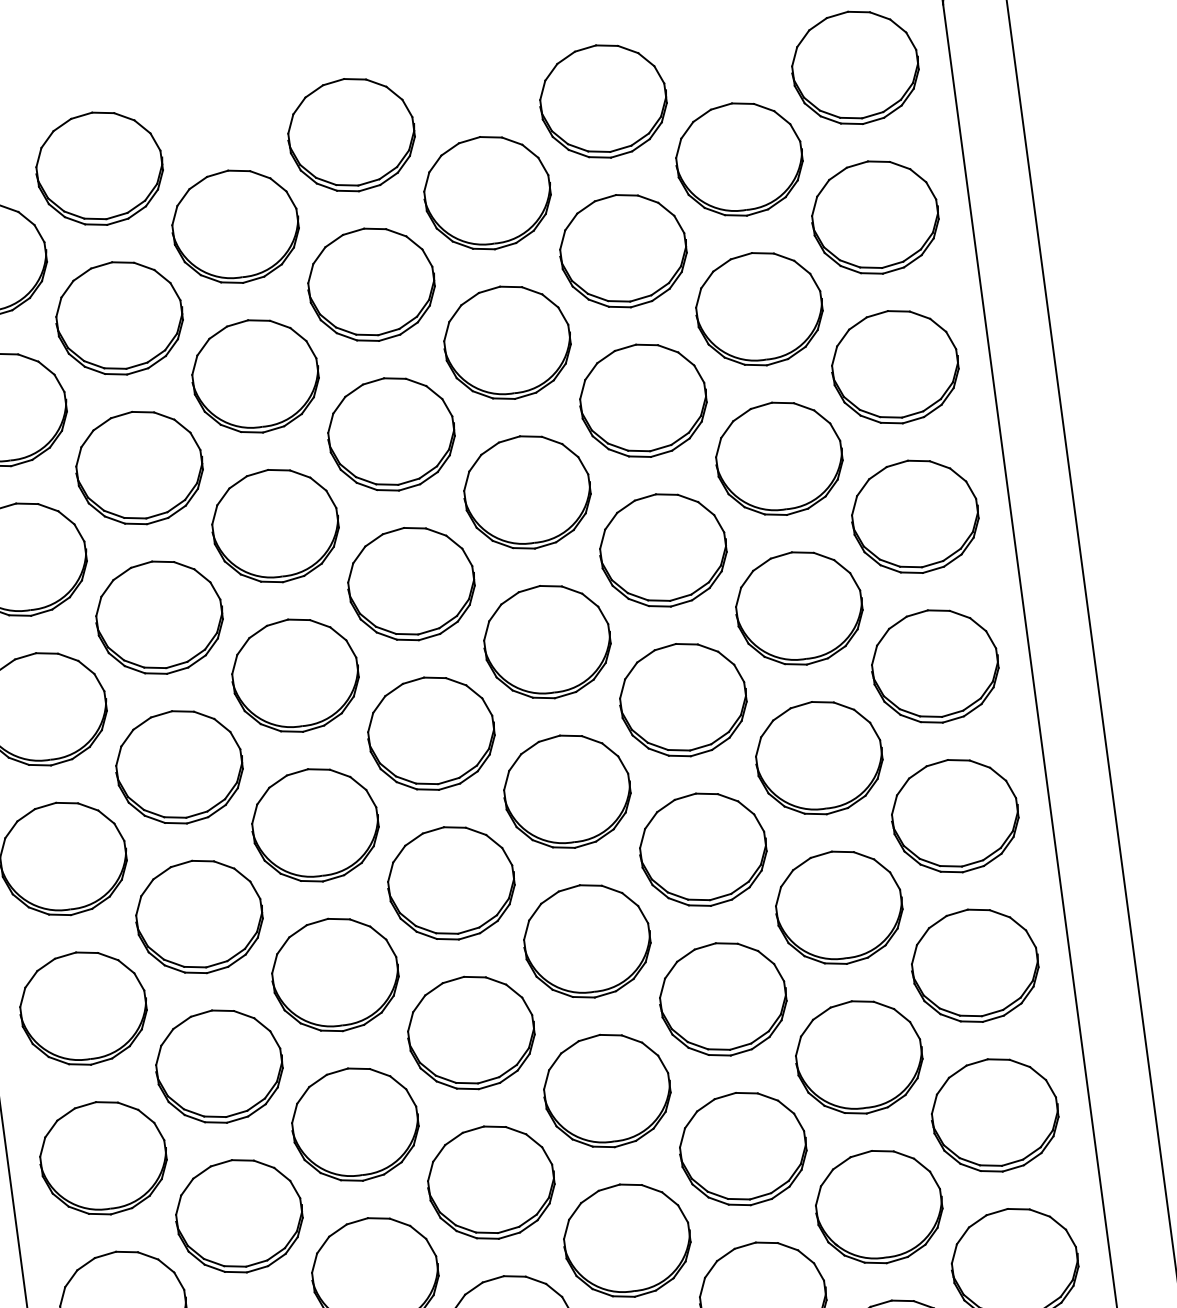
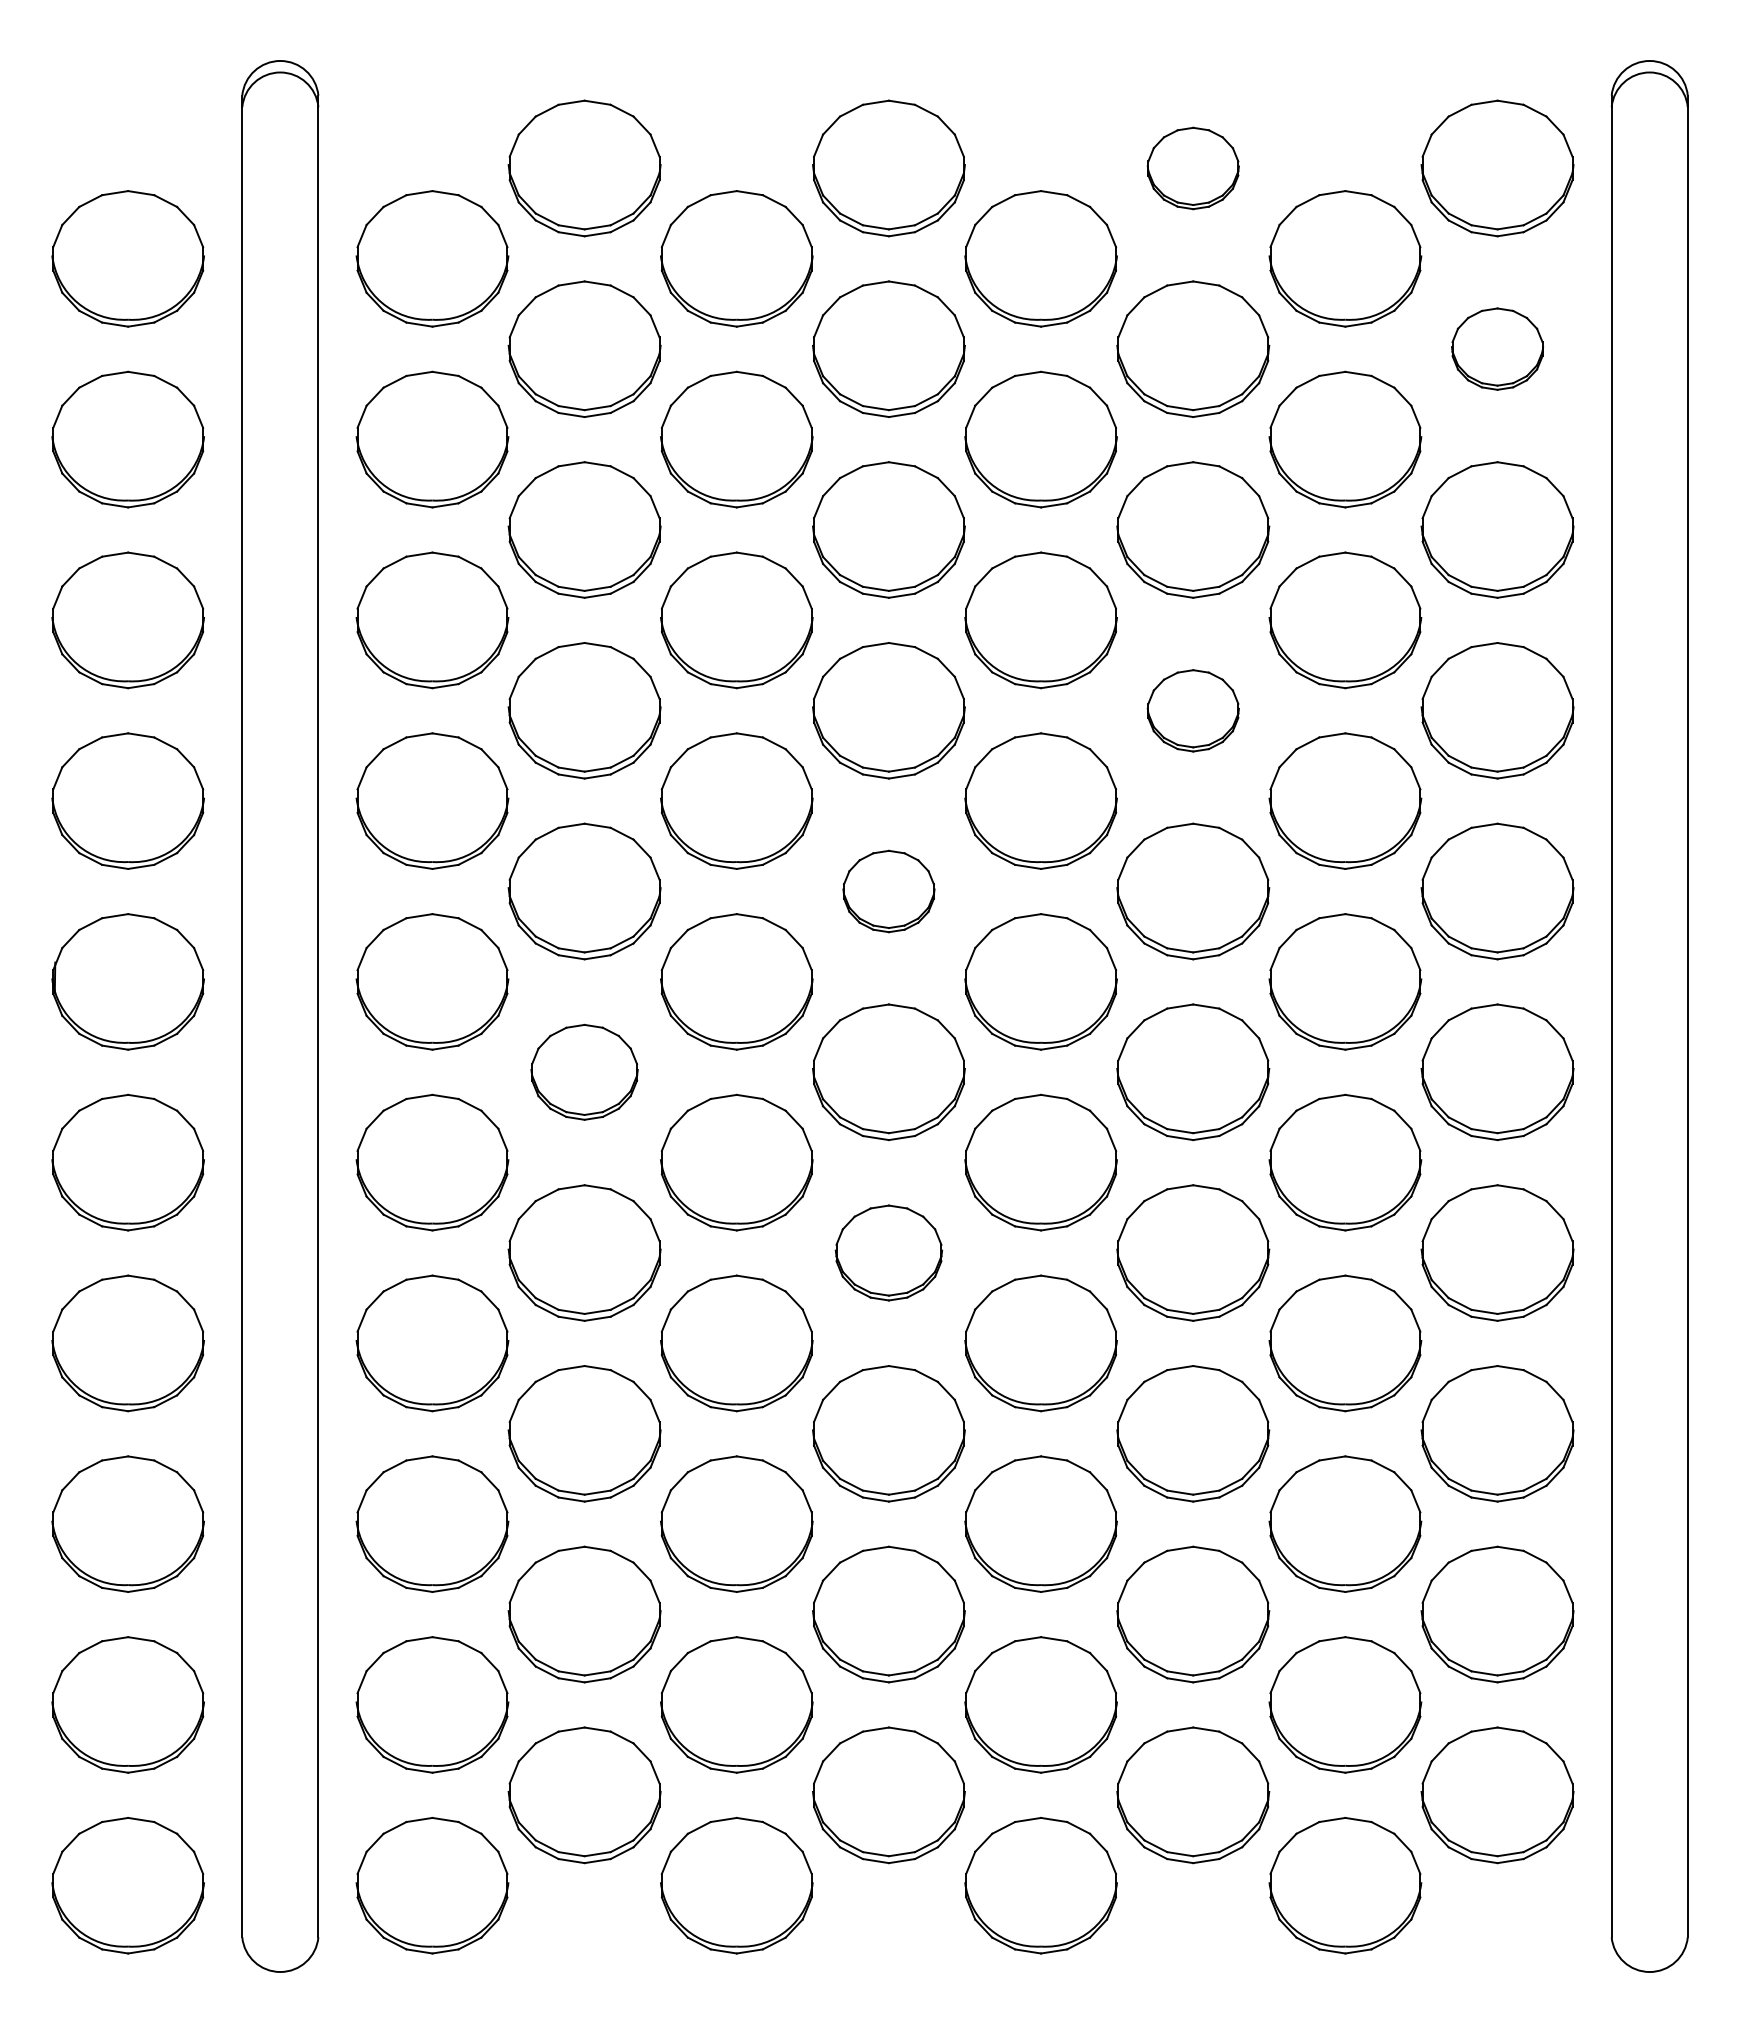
part: (603, 101) -> (1193, 168), size x0.6
part: (875, 216) -> (1497, 348), size x0.6
part: (663, 550) -> (1193, 710), size x0.6
part: (431, 733) -> (888, 891), size x0.6
part: (199, 917) -> (584, 1072), size x0.7
part: (470, 1032) -> (888, 1252), size x0.7

